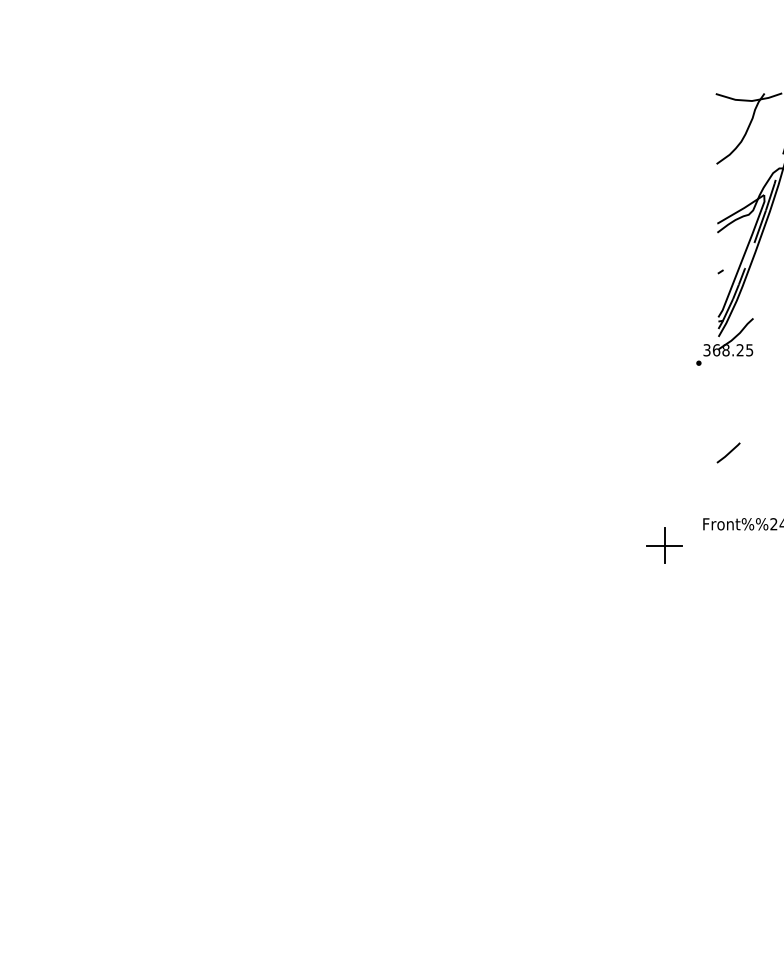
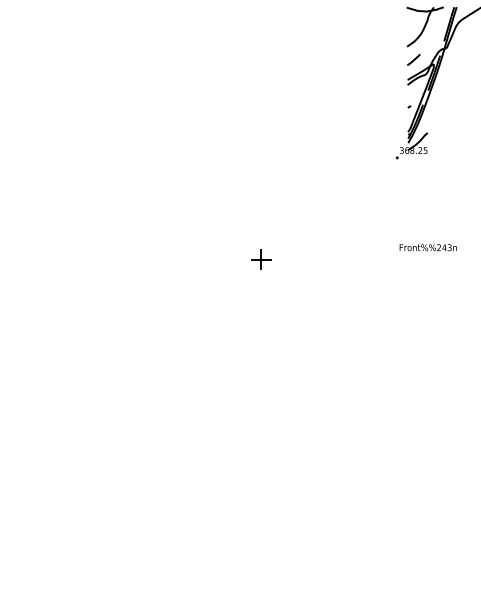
line: (727, 452) -> (413, 59), moved
part: (665, 545) -> (261, 259), moved

